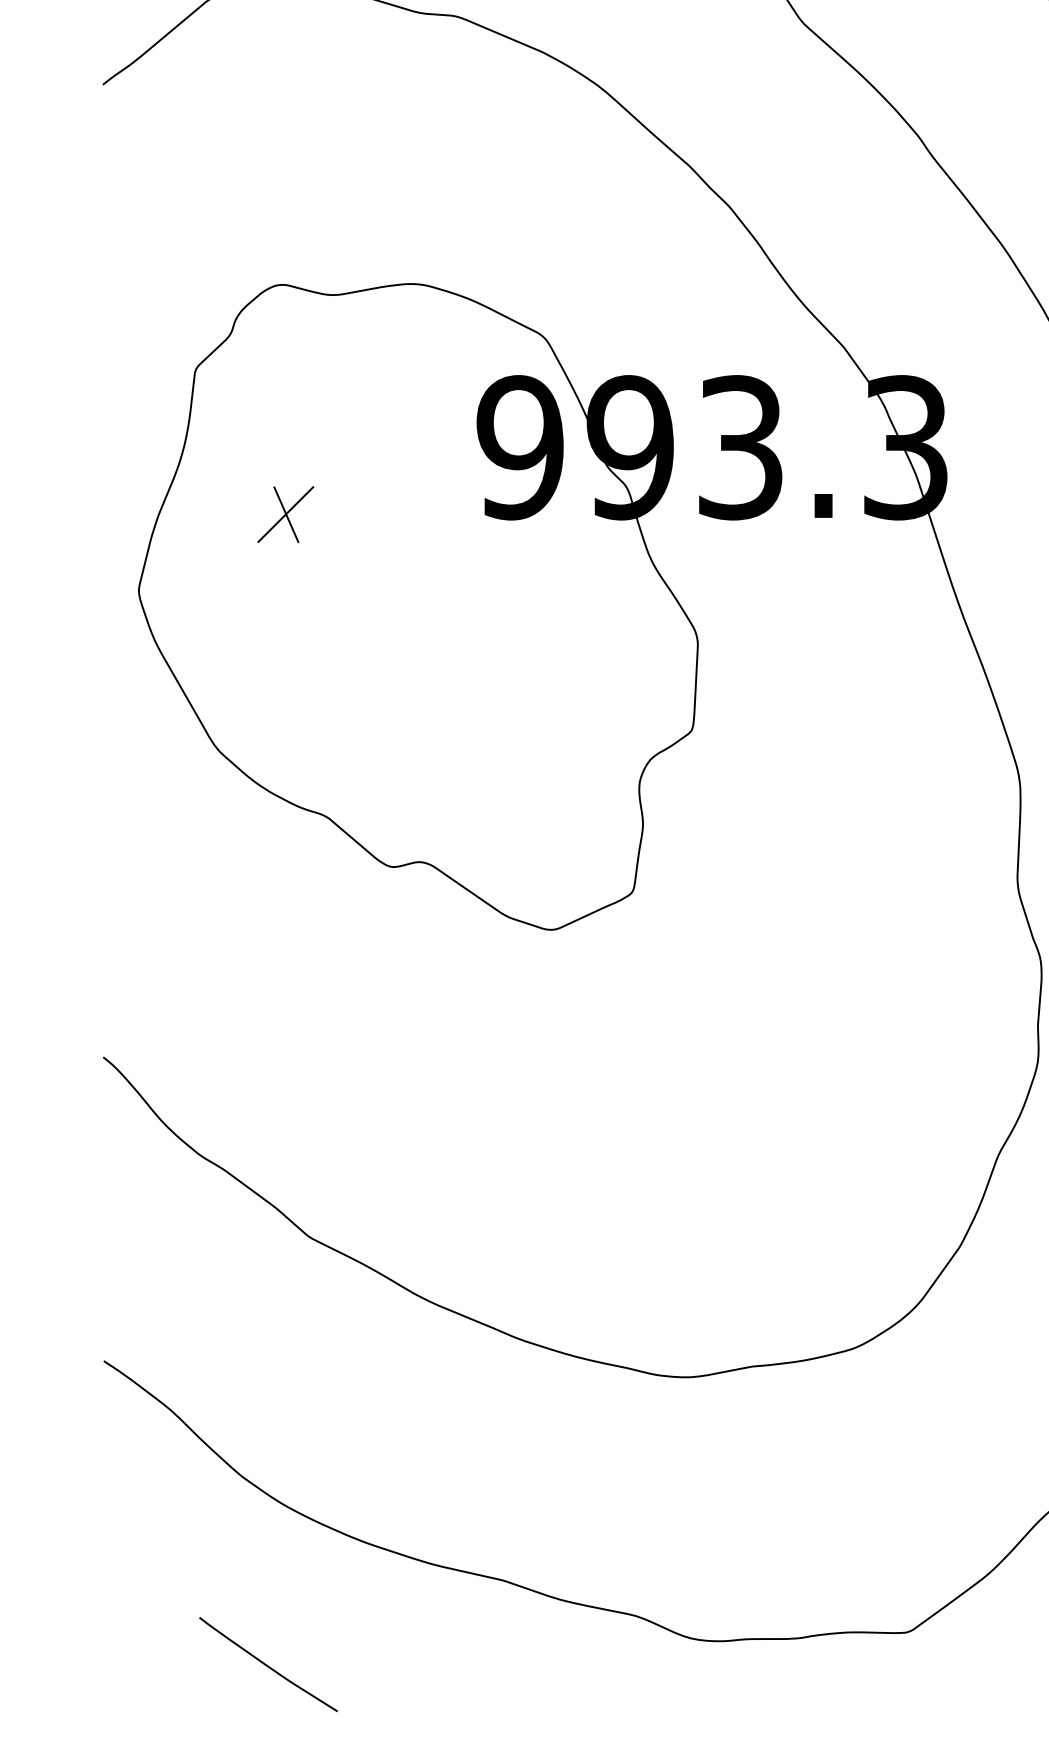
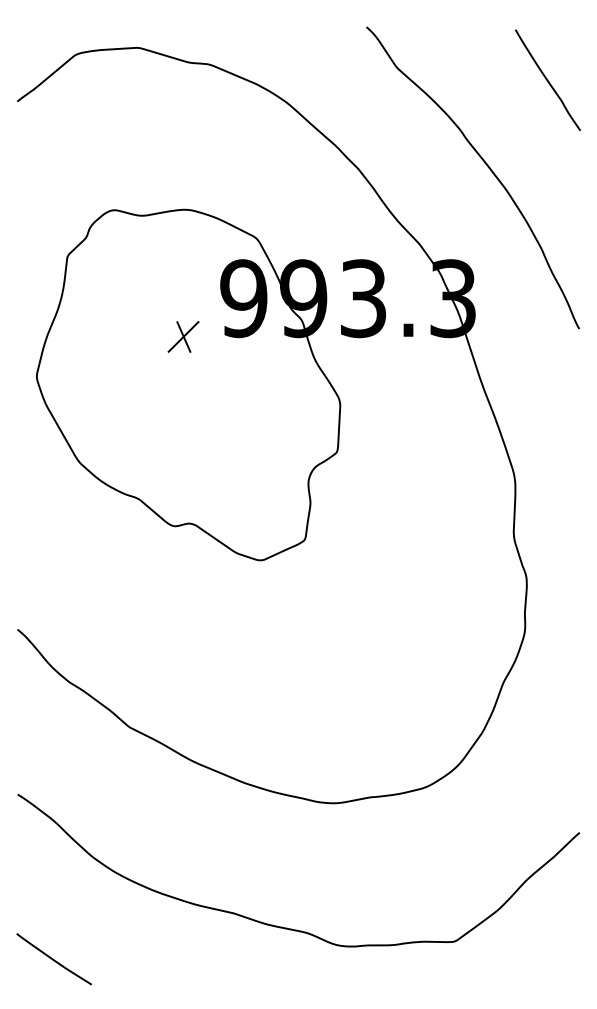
part: (285, 513) -> (183, 336), moved
curve: (267, 1665) -> (53, 959), moved

